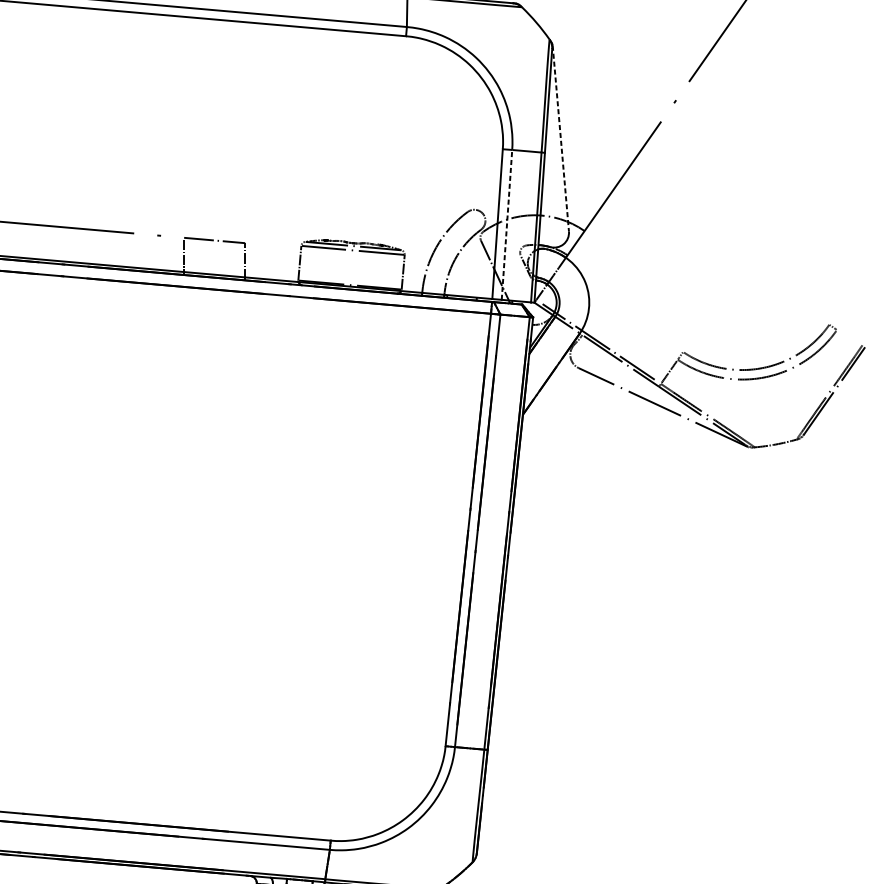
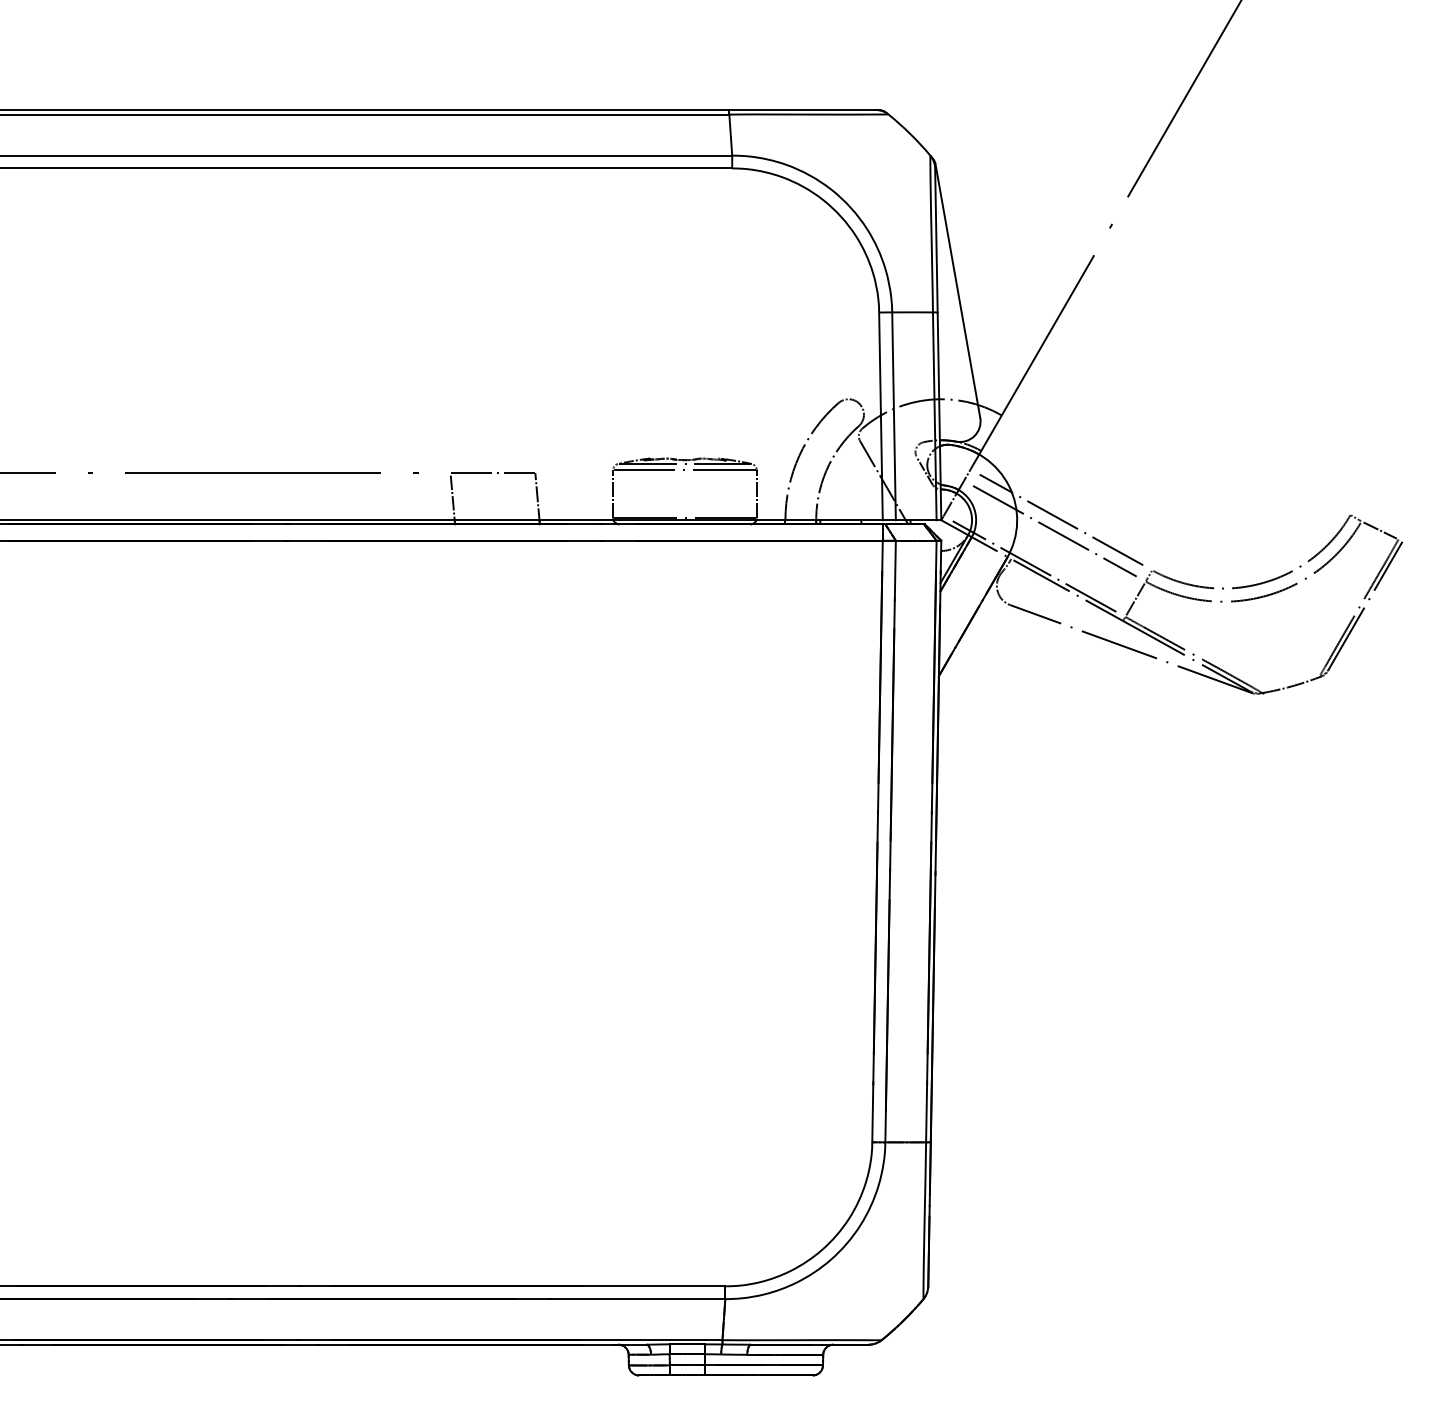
line: (560, 138) -> (957, 290), dashed -> solid
line: (507, 225) -> (894, 416), dashed -> solid
line: (621, 309) -> (1061, 519), added
line: (615, 317) -> (1054, 530), added
line: (849, 337) -> (1379, 530), added

